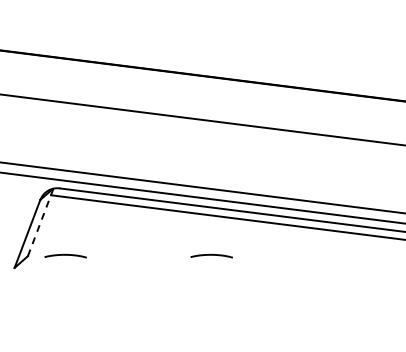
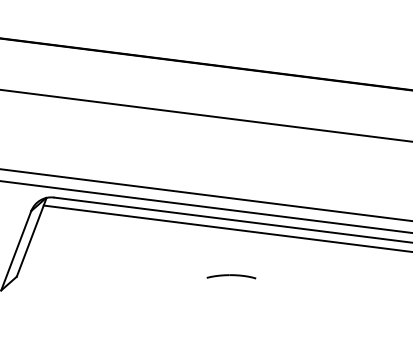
line: (40, 222) -> (31, 237), dashed -> solid
part: (65, 255) -> (60, 275), removed

